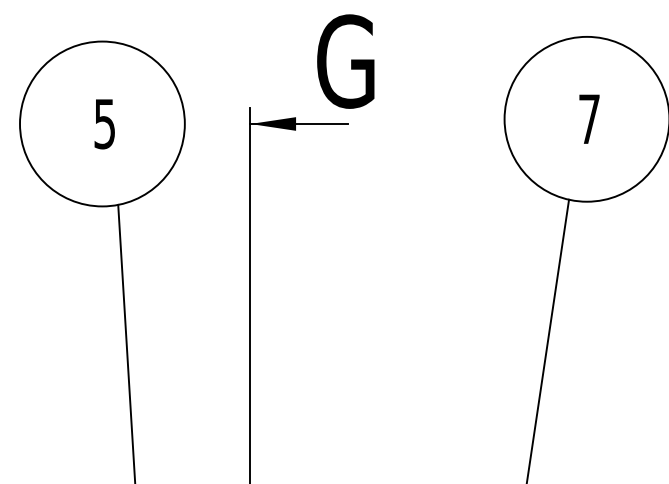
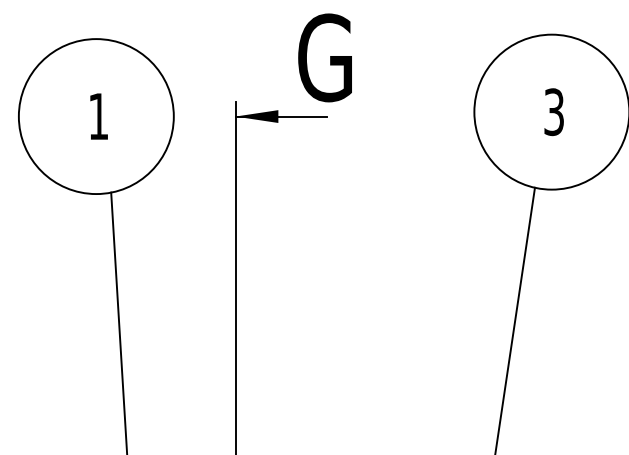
text: (588, 119) -> (553, 112), 7 -> 3
text: (104, 123) -> (98, 116), 5 -> 1

